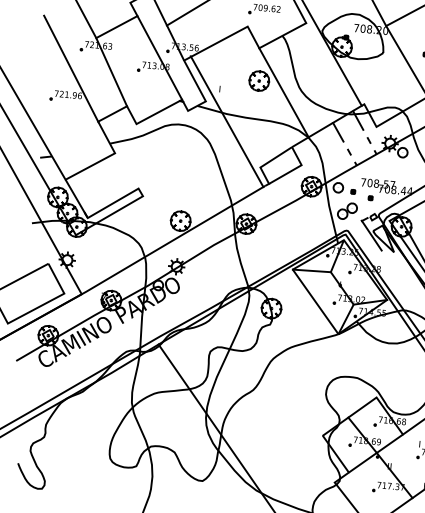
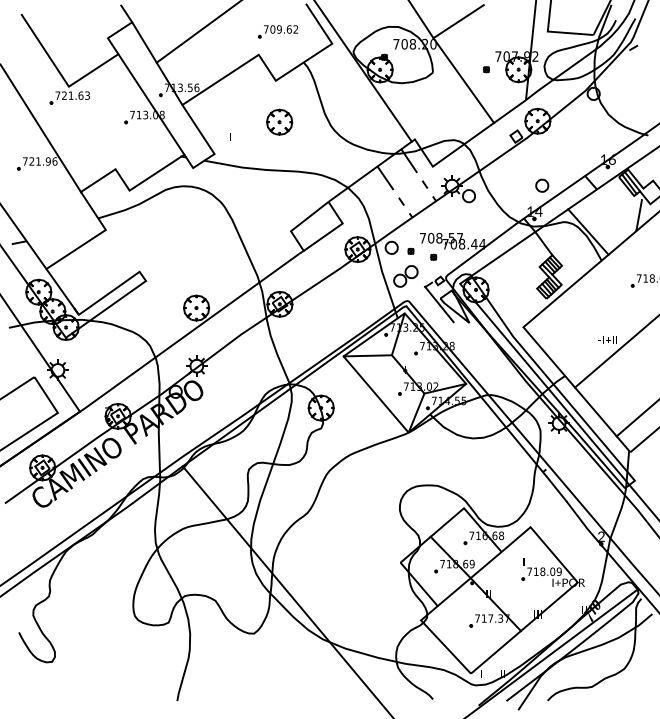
line: (111, 71) -> (91, 127), removed
line: (283, 92) -> (311, 133), removed
line: (227, 121) -> (243, 176), removed

